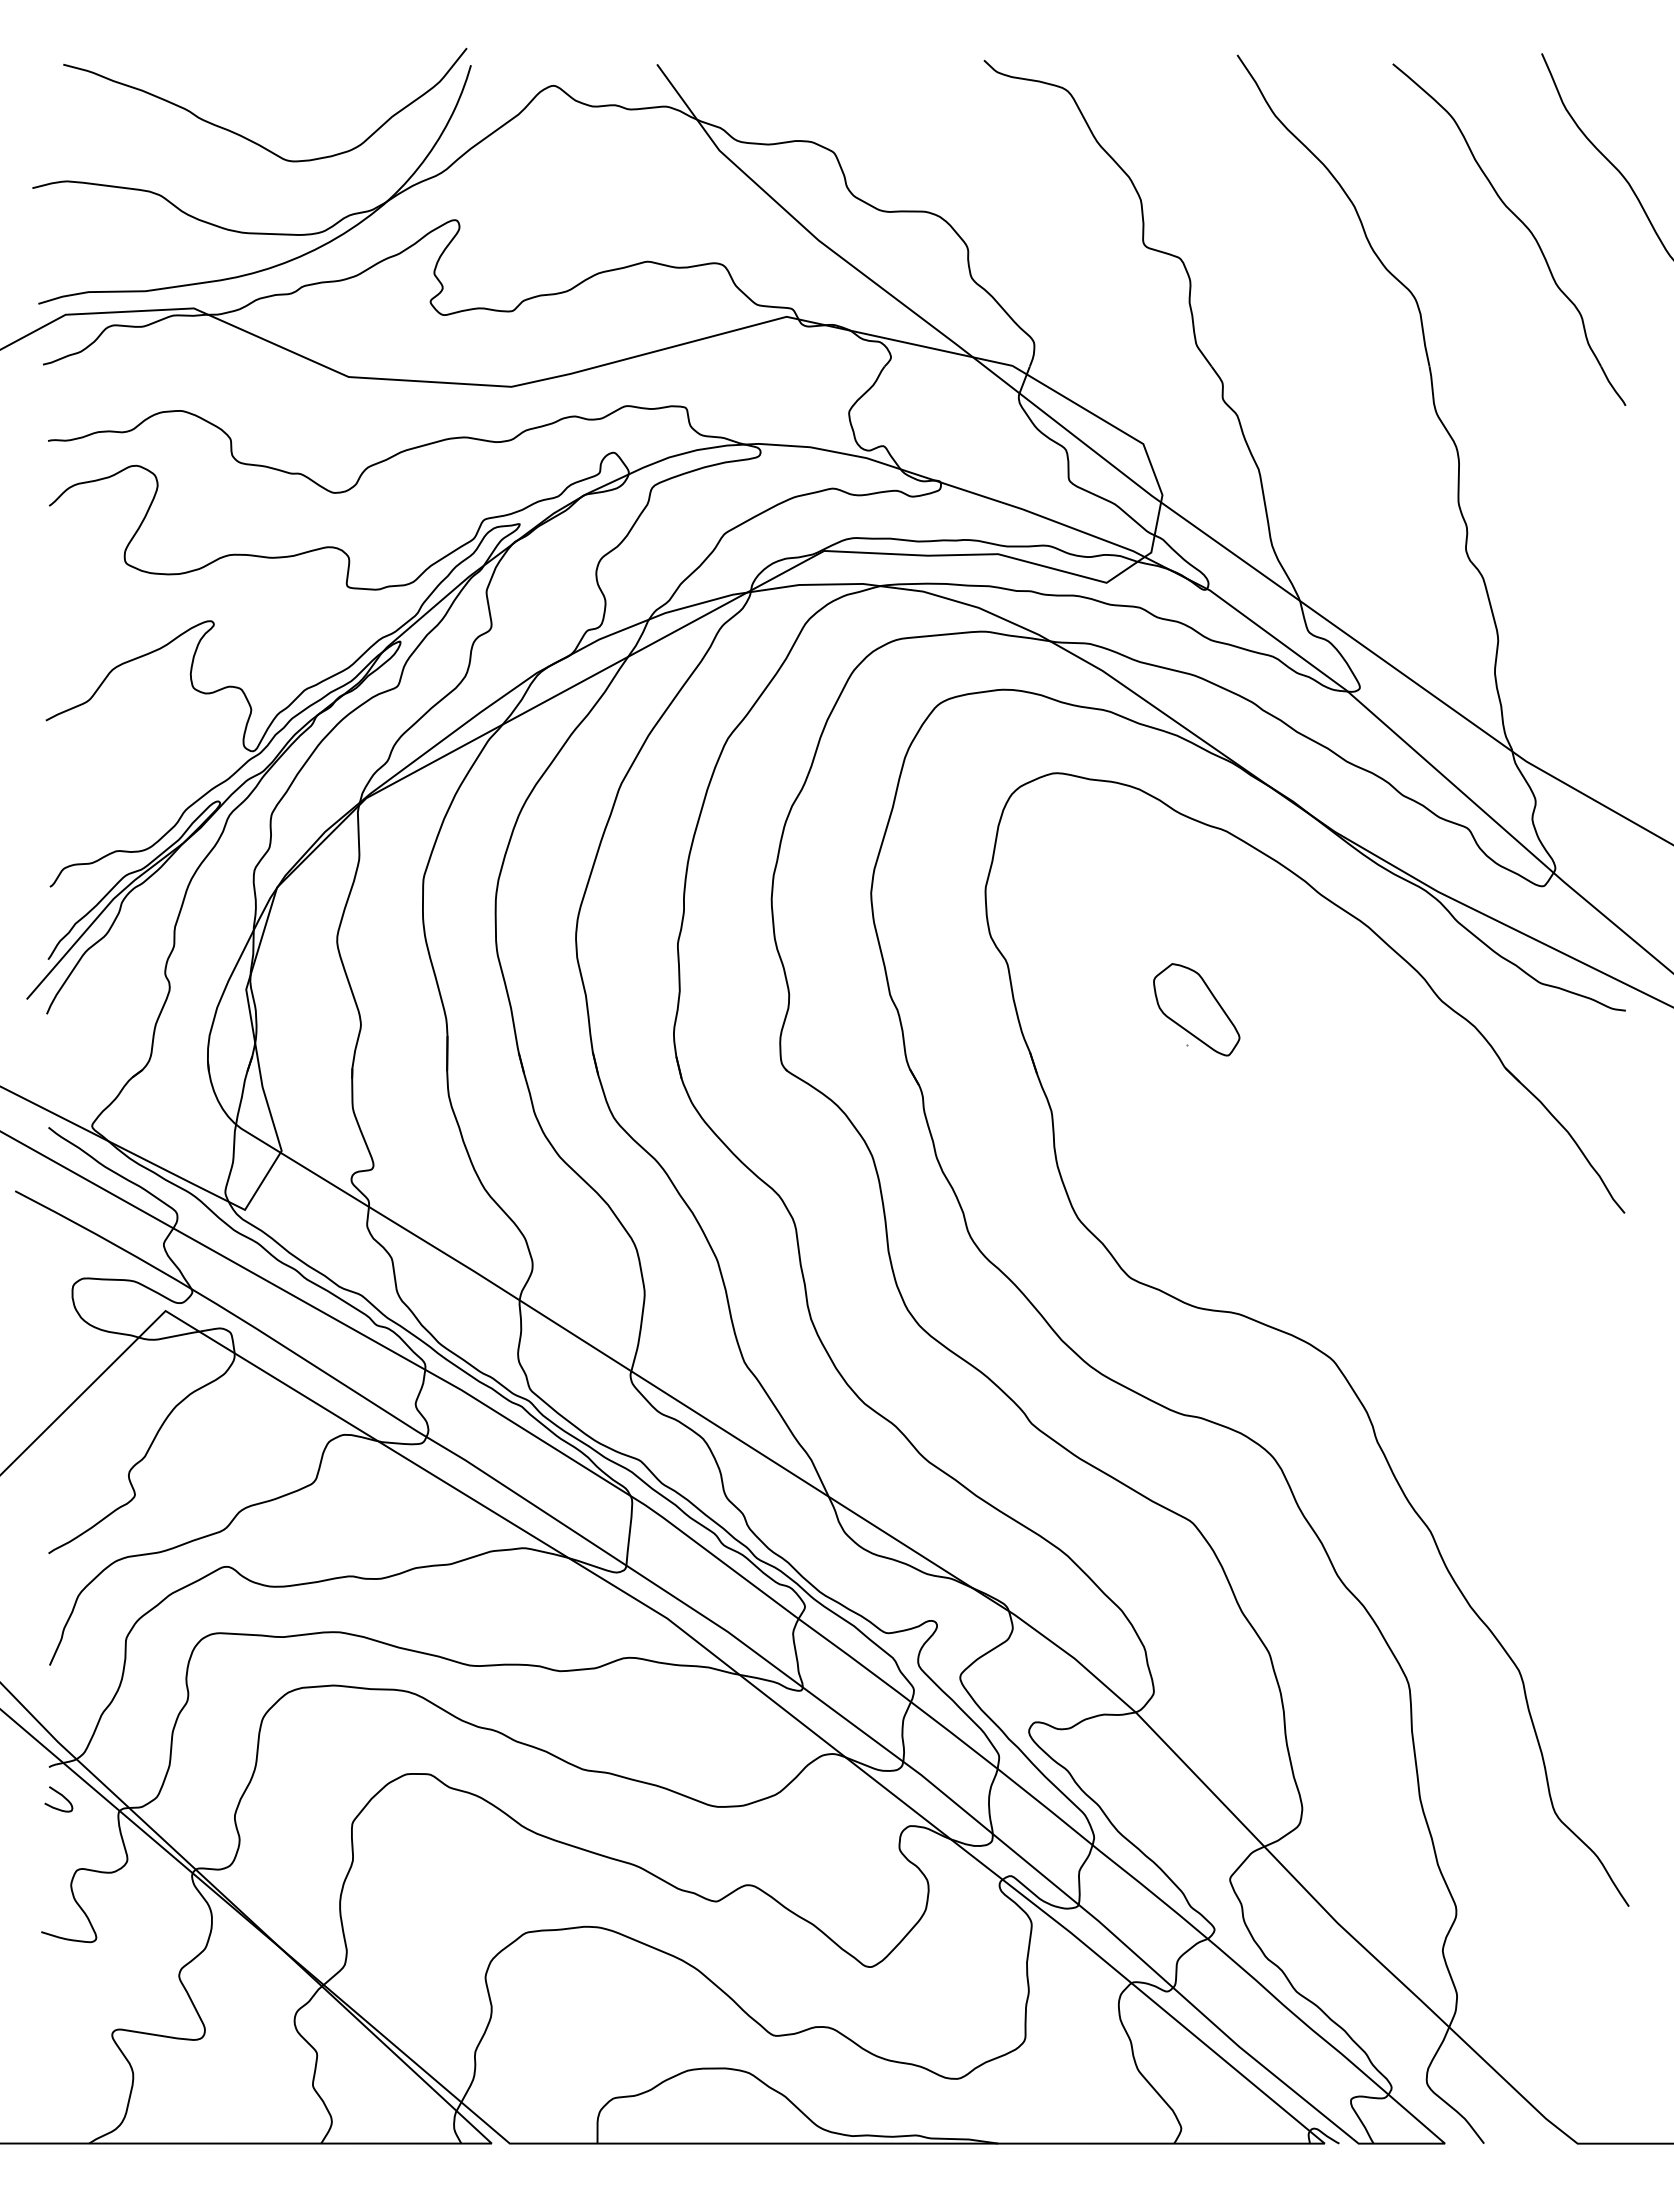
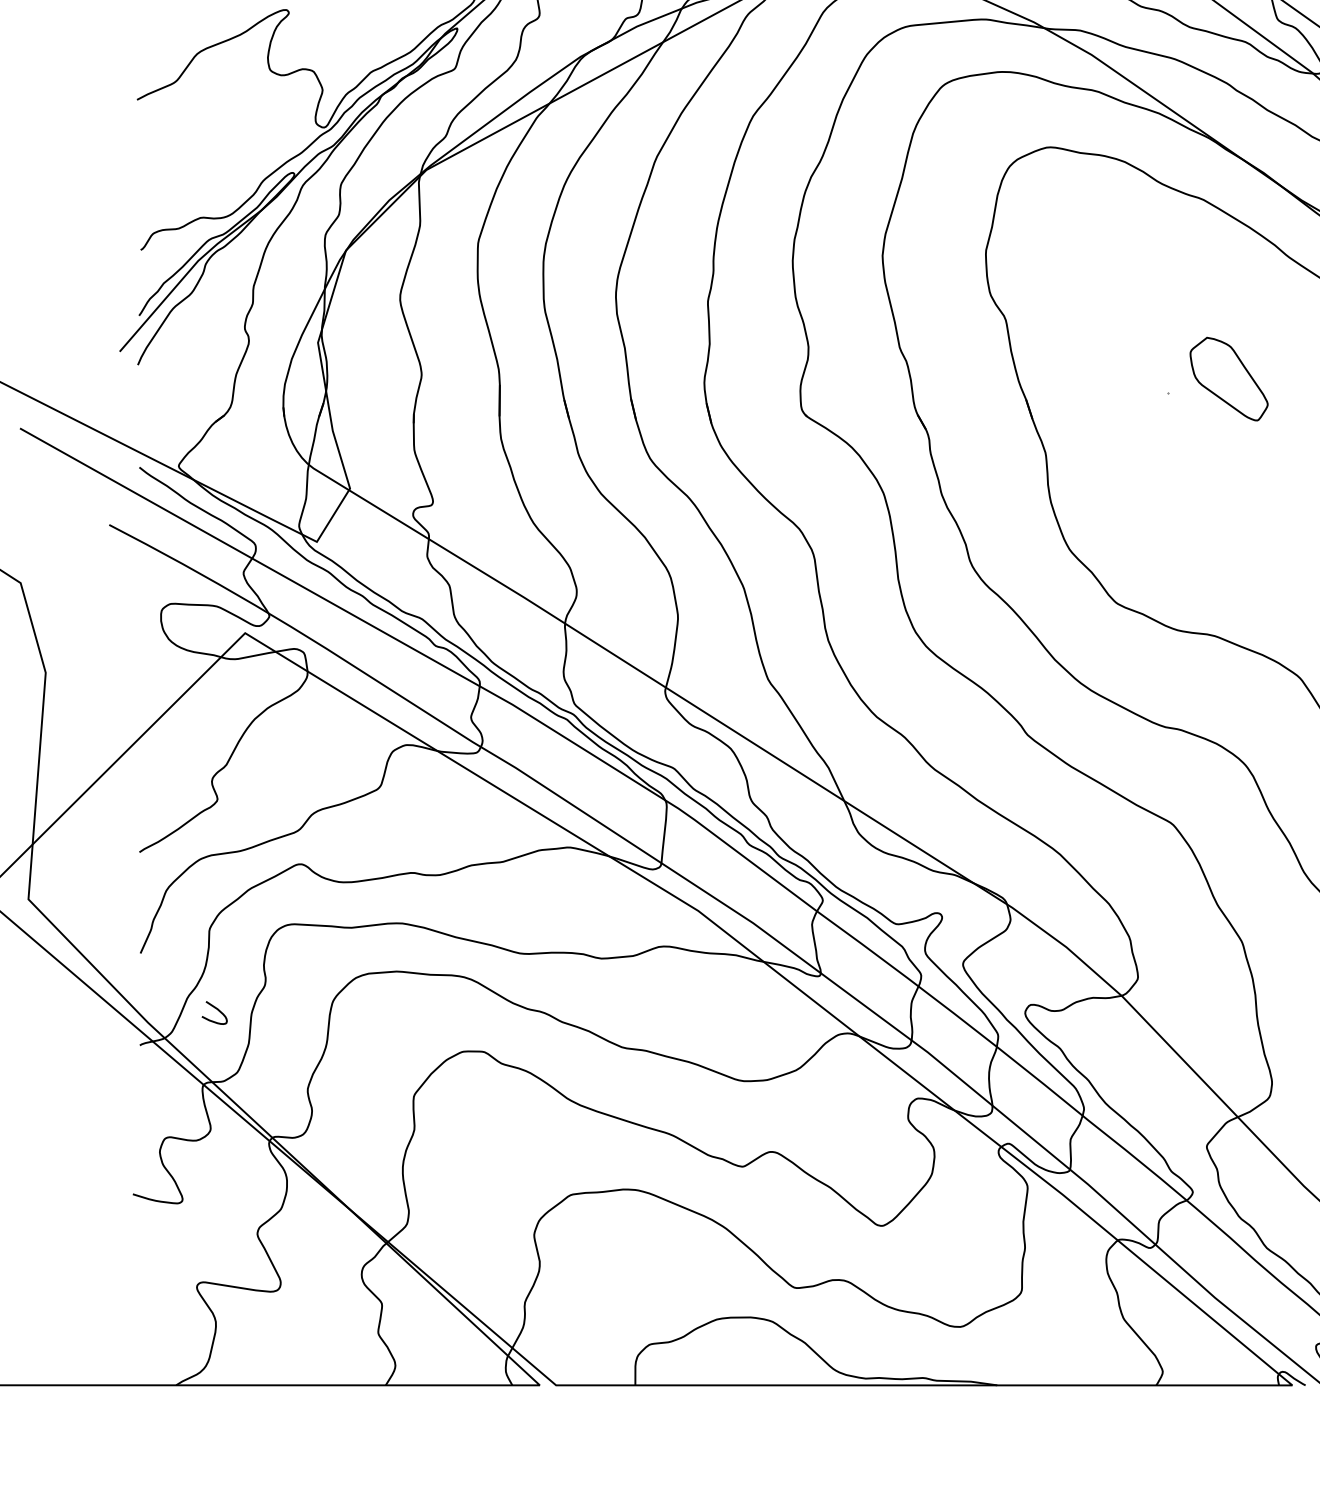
part: (1196, 1009) -> (1228, 378), moved
curve: (60, 1795) -> (216, 1009), moved

